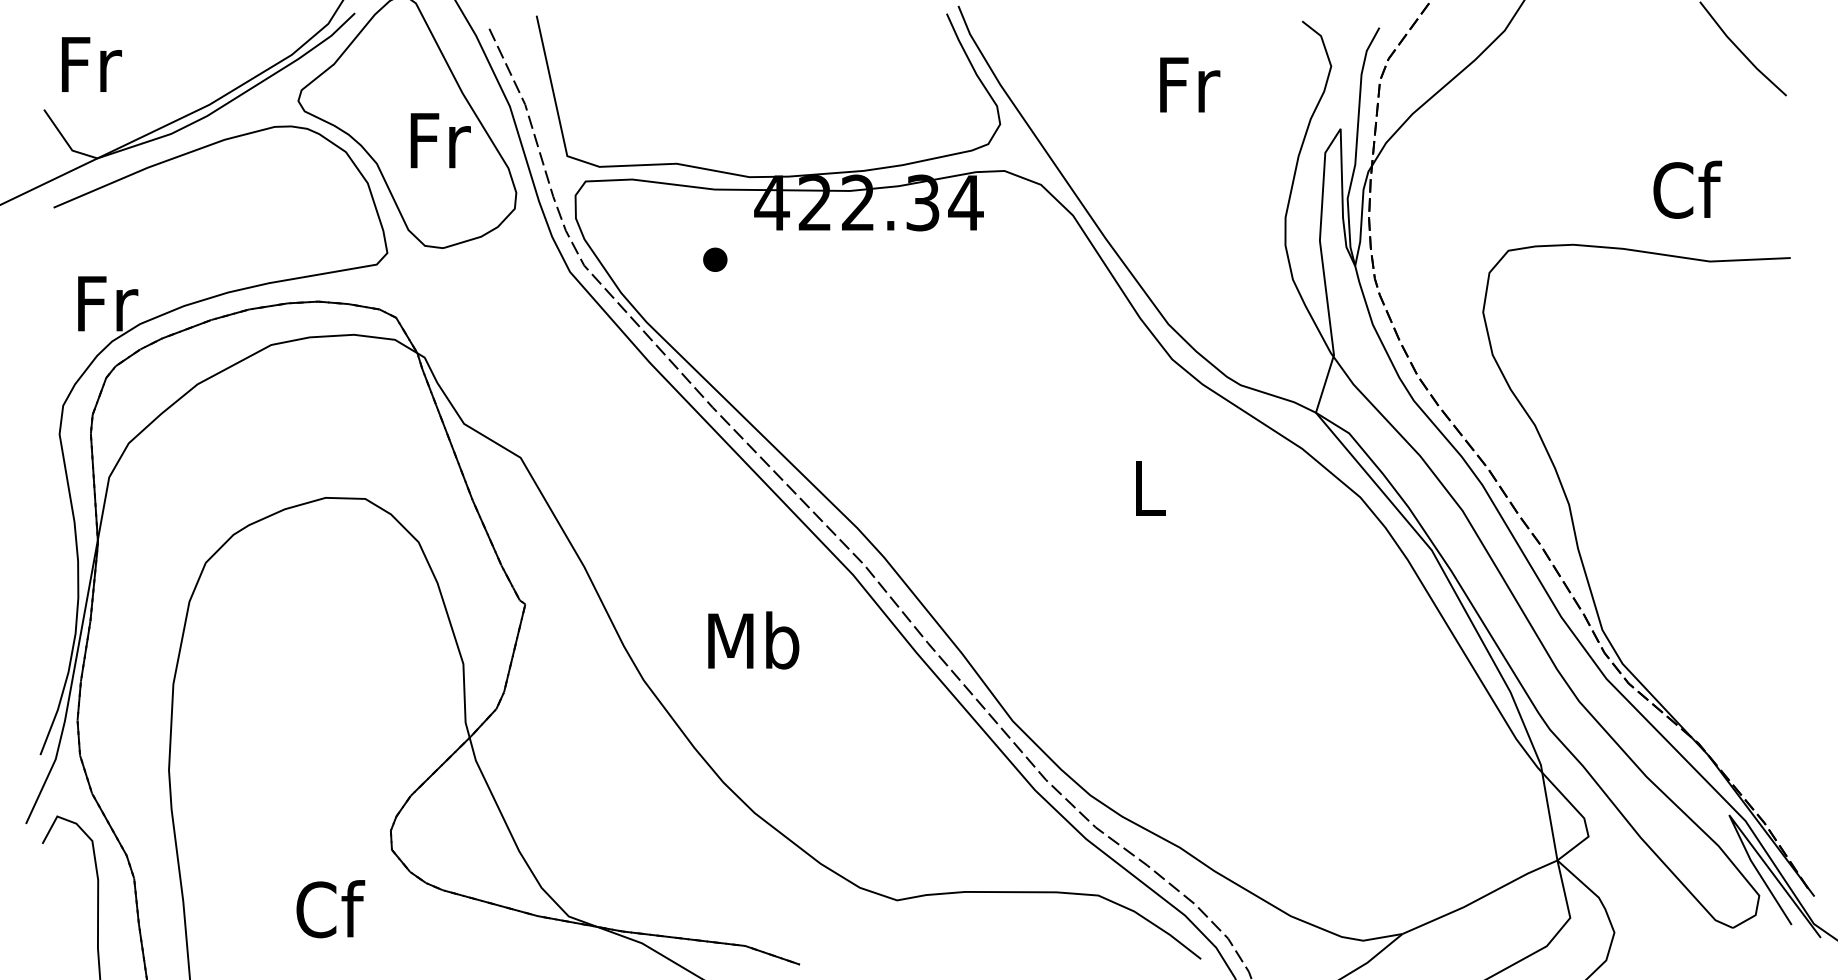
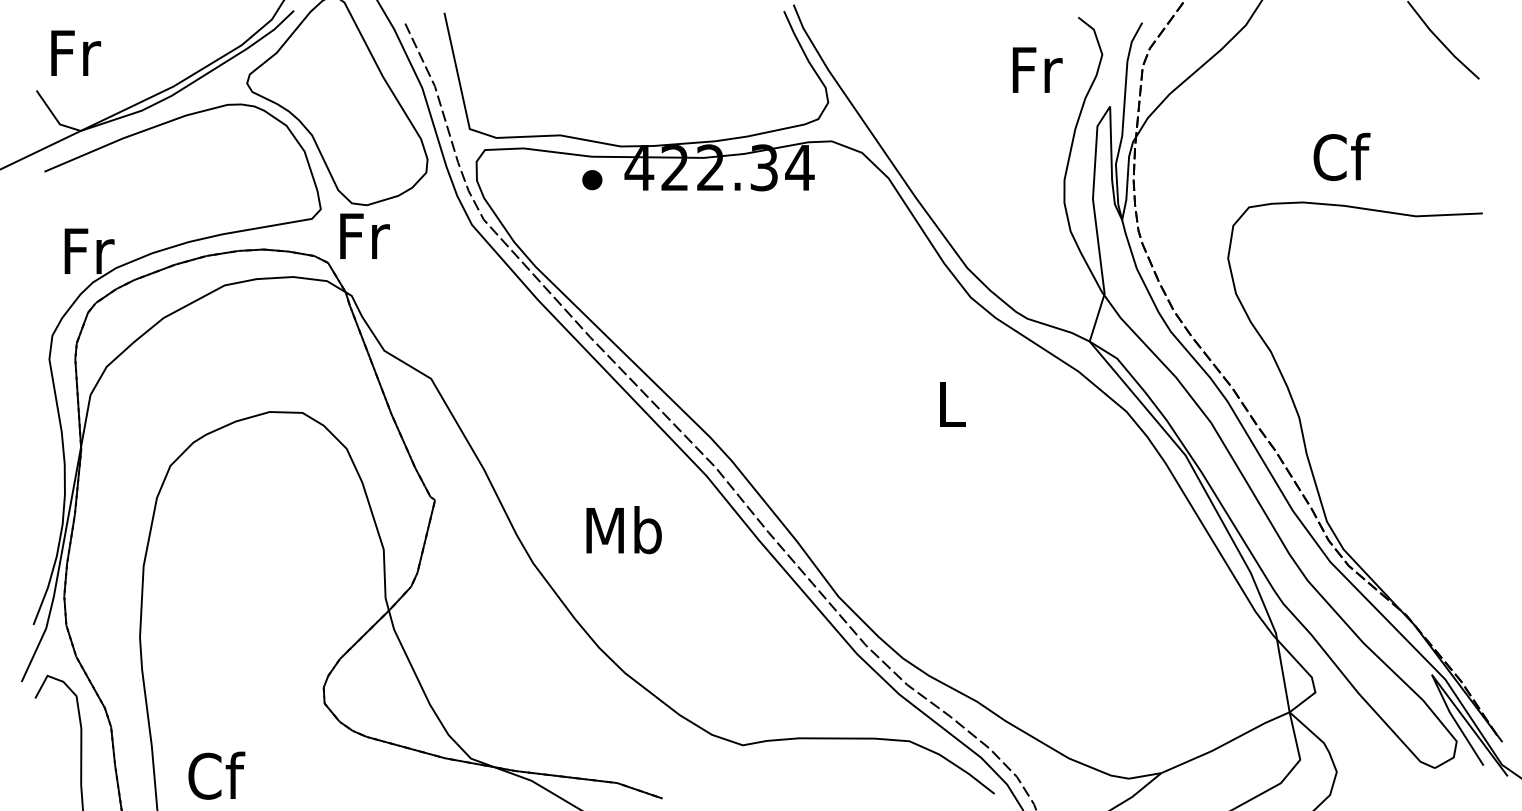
text: (1190, 84) -> (1037, 69), moved
text: (440, 140) -> (364, 236), moved
text: (1687, 189) -> (1341, 156), moved
part: (715, 259) -> (592, 179), moved
text: (330, 909) -> (216, 776), moved

